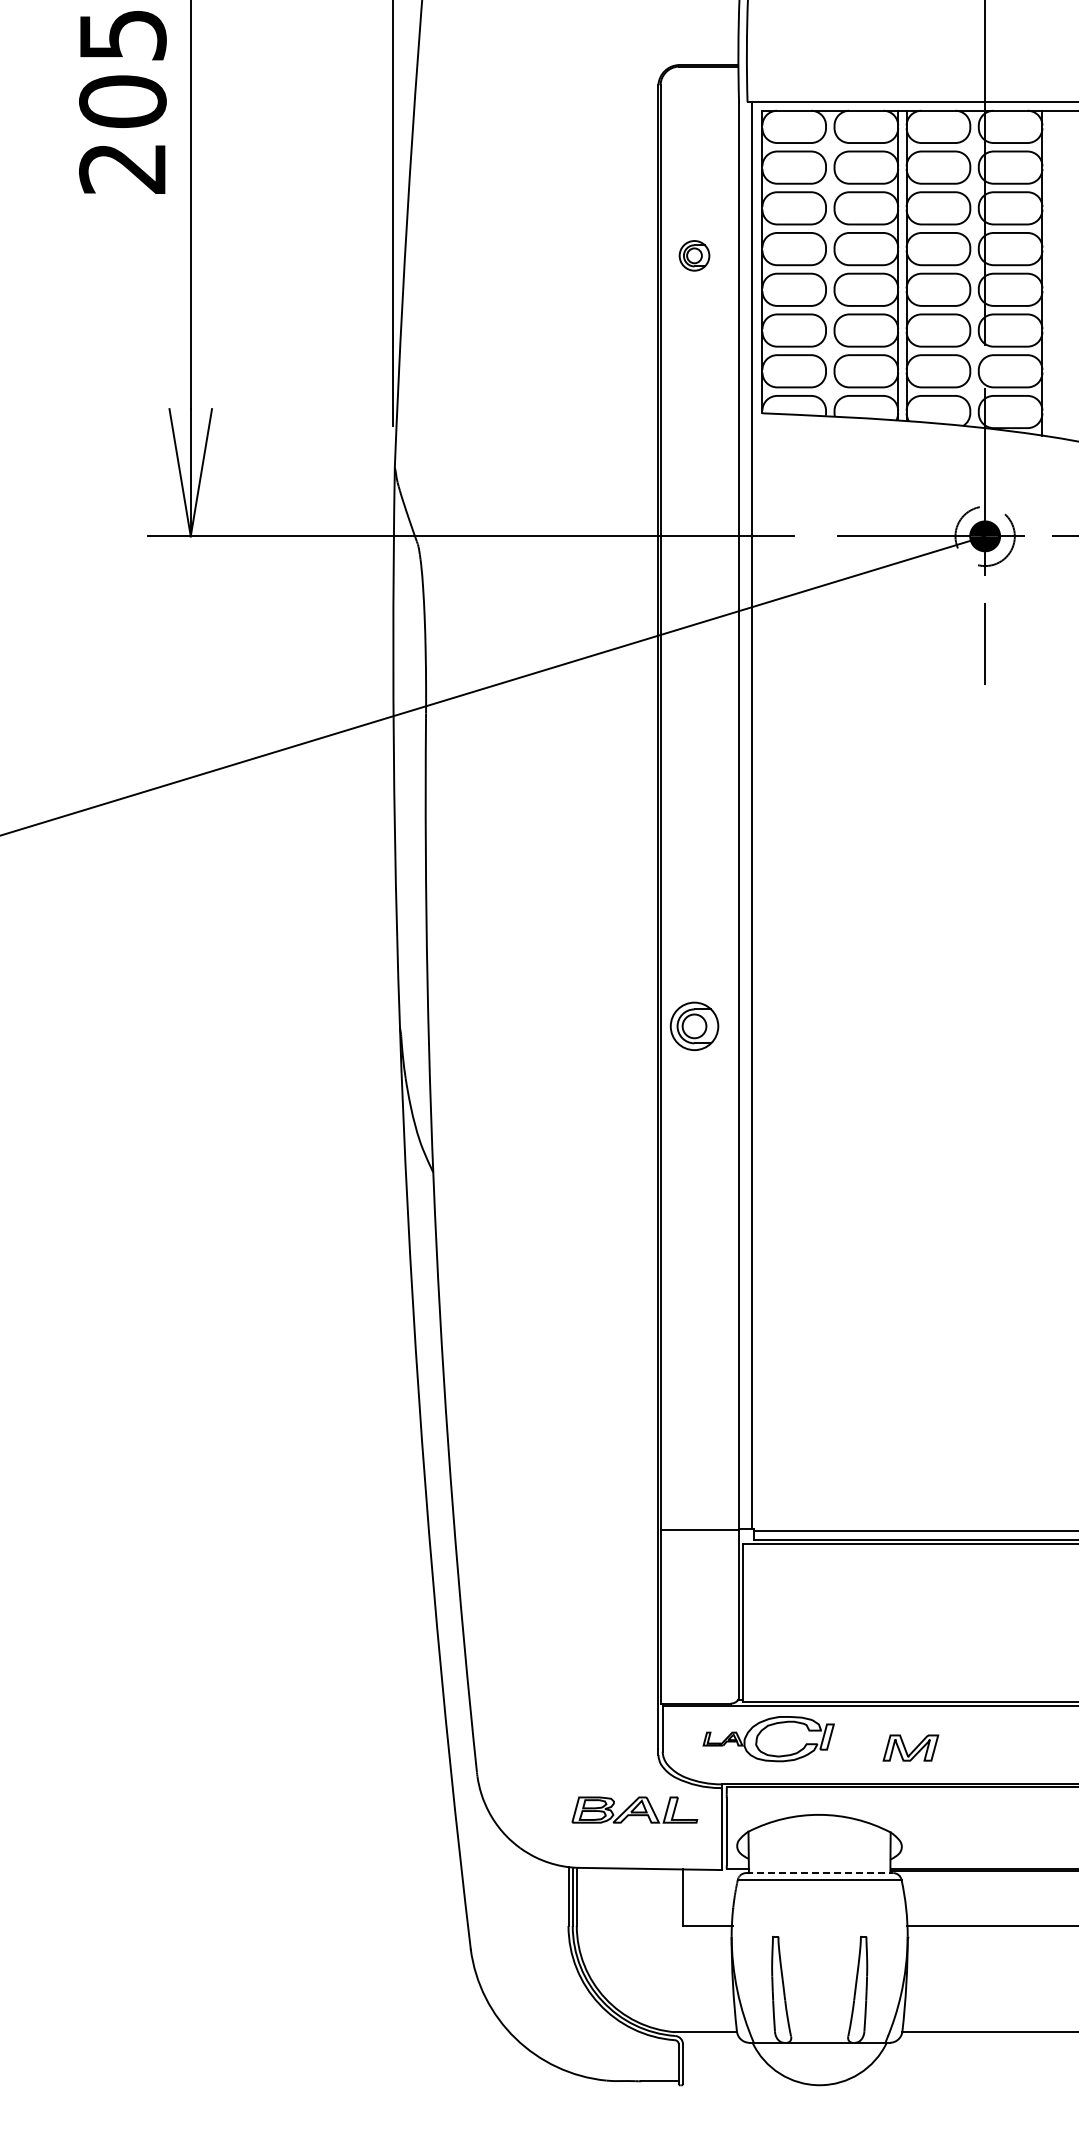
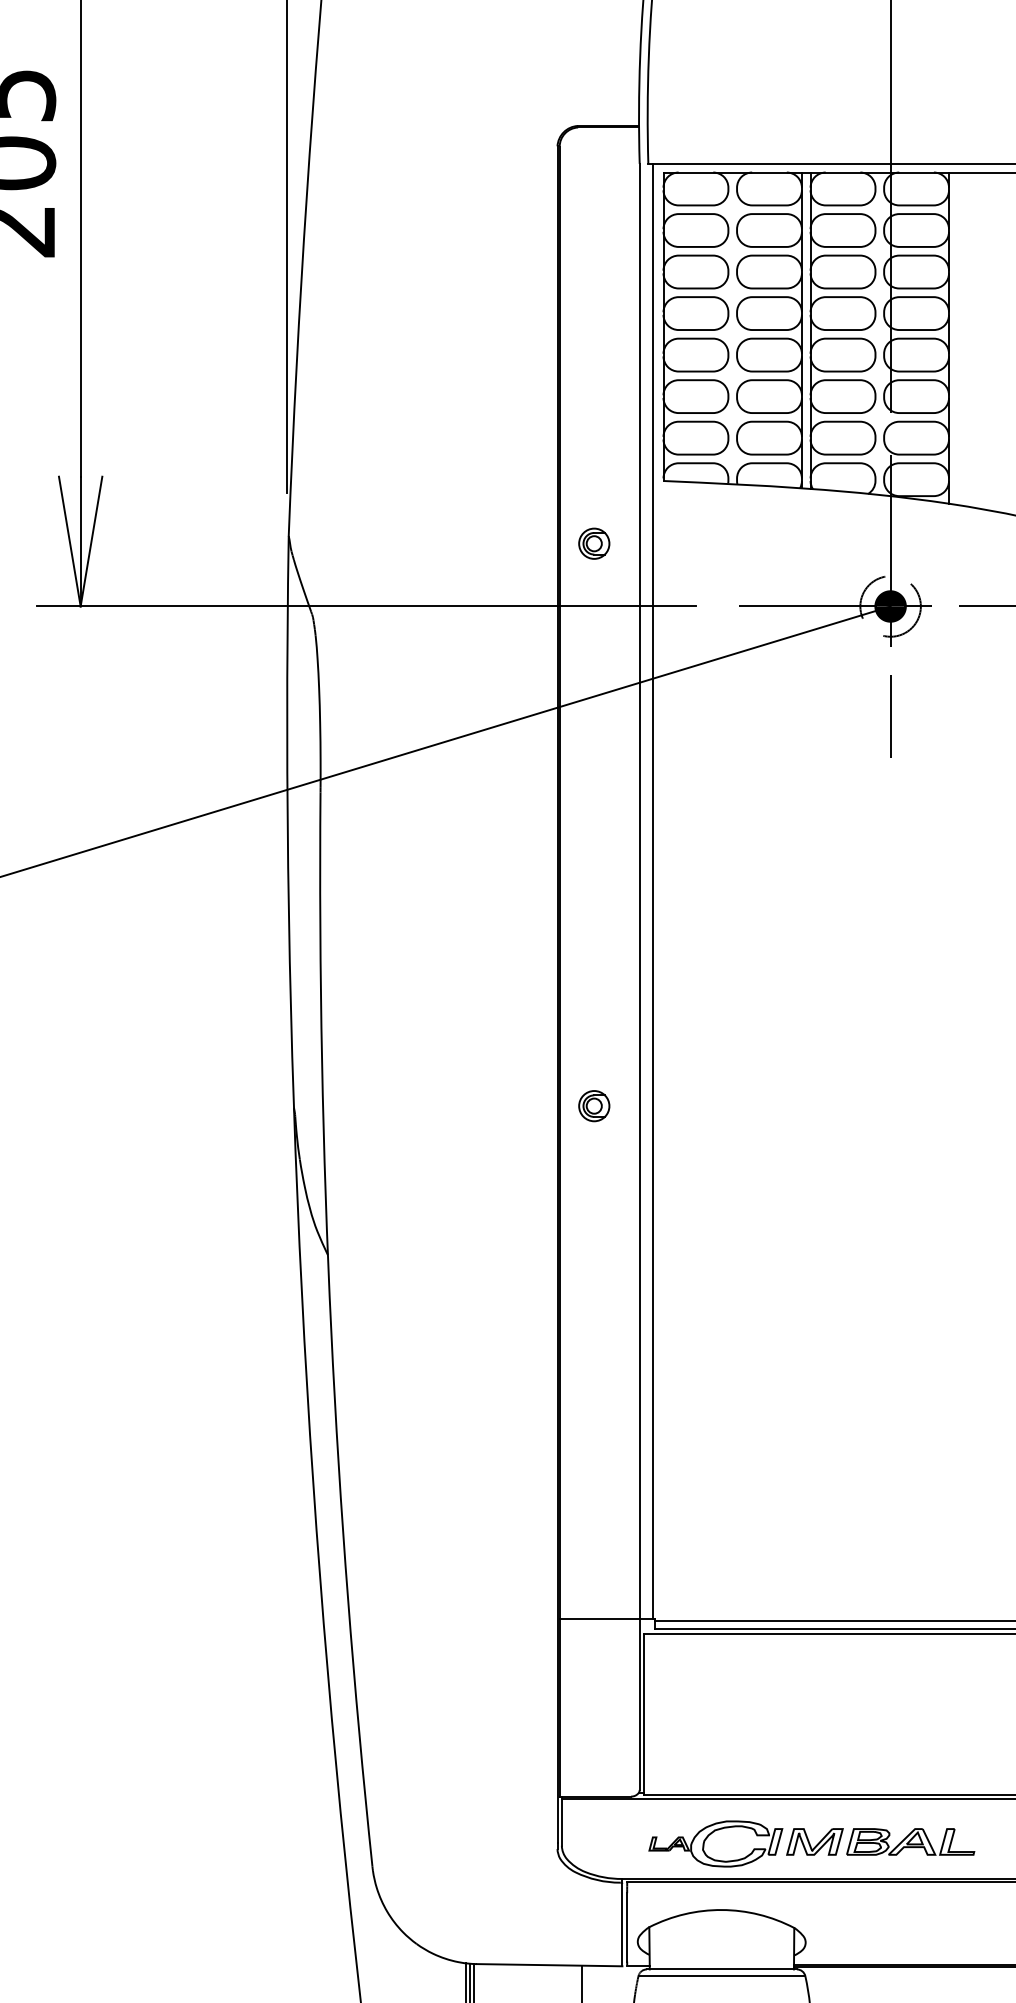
part: (694, 255) -> (594, 543), moved
part: (694, 1026) -> (594, 1106), size x0.62
part: (759, 1735) -> (706, 1840), moved
part: (634, 1809) -> (910, 1841), moved
line: (819, 1873) -> (721, 1969), dashed -> solid

